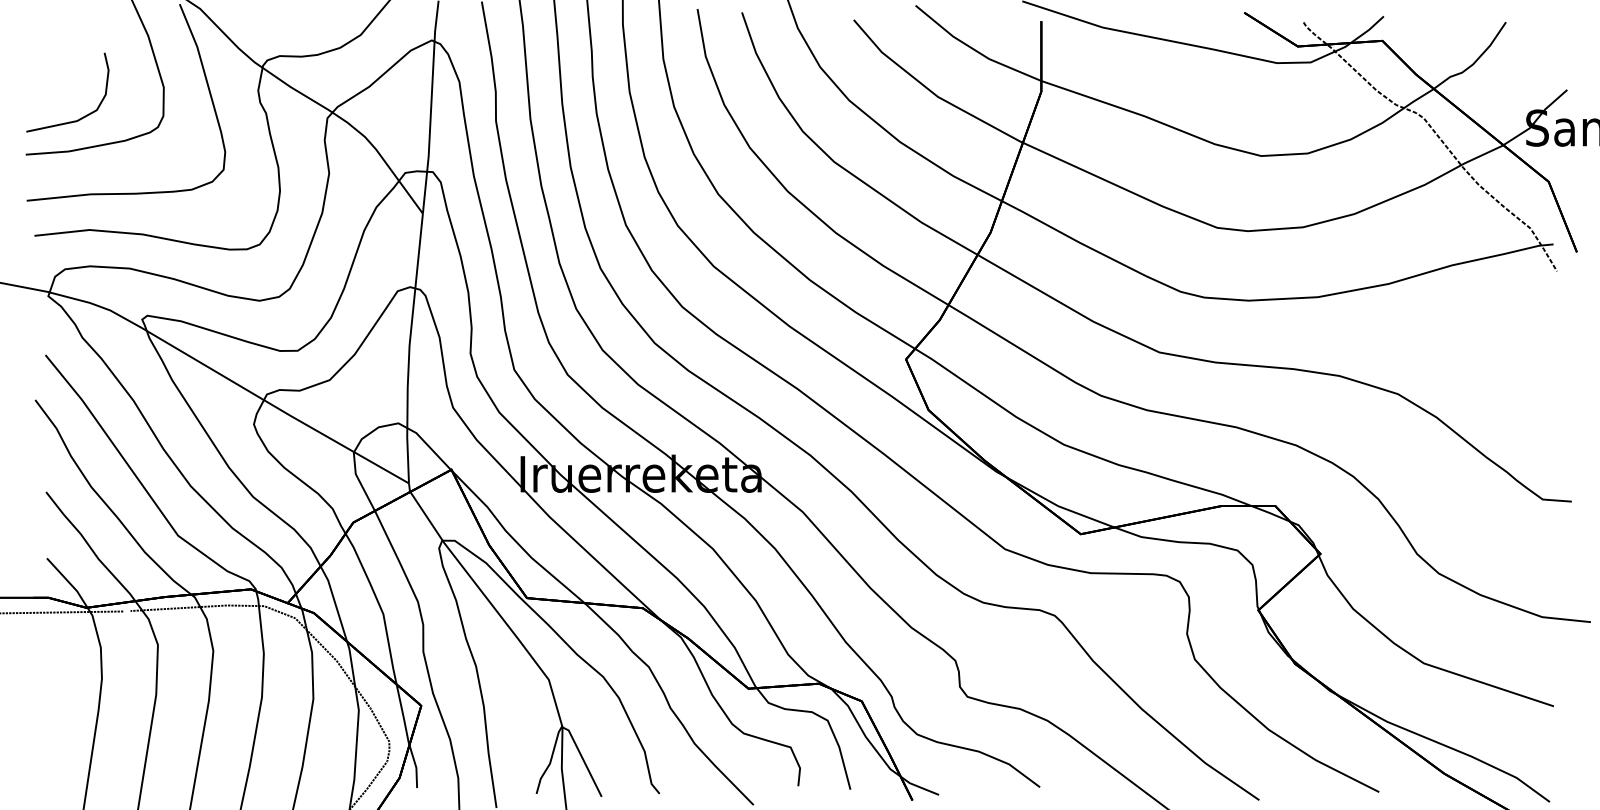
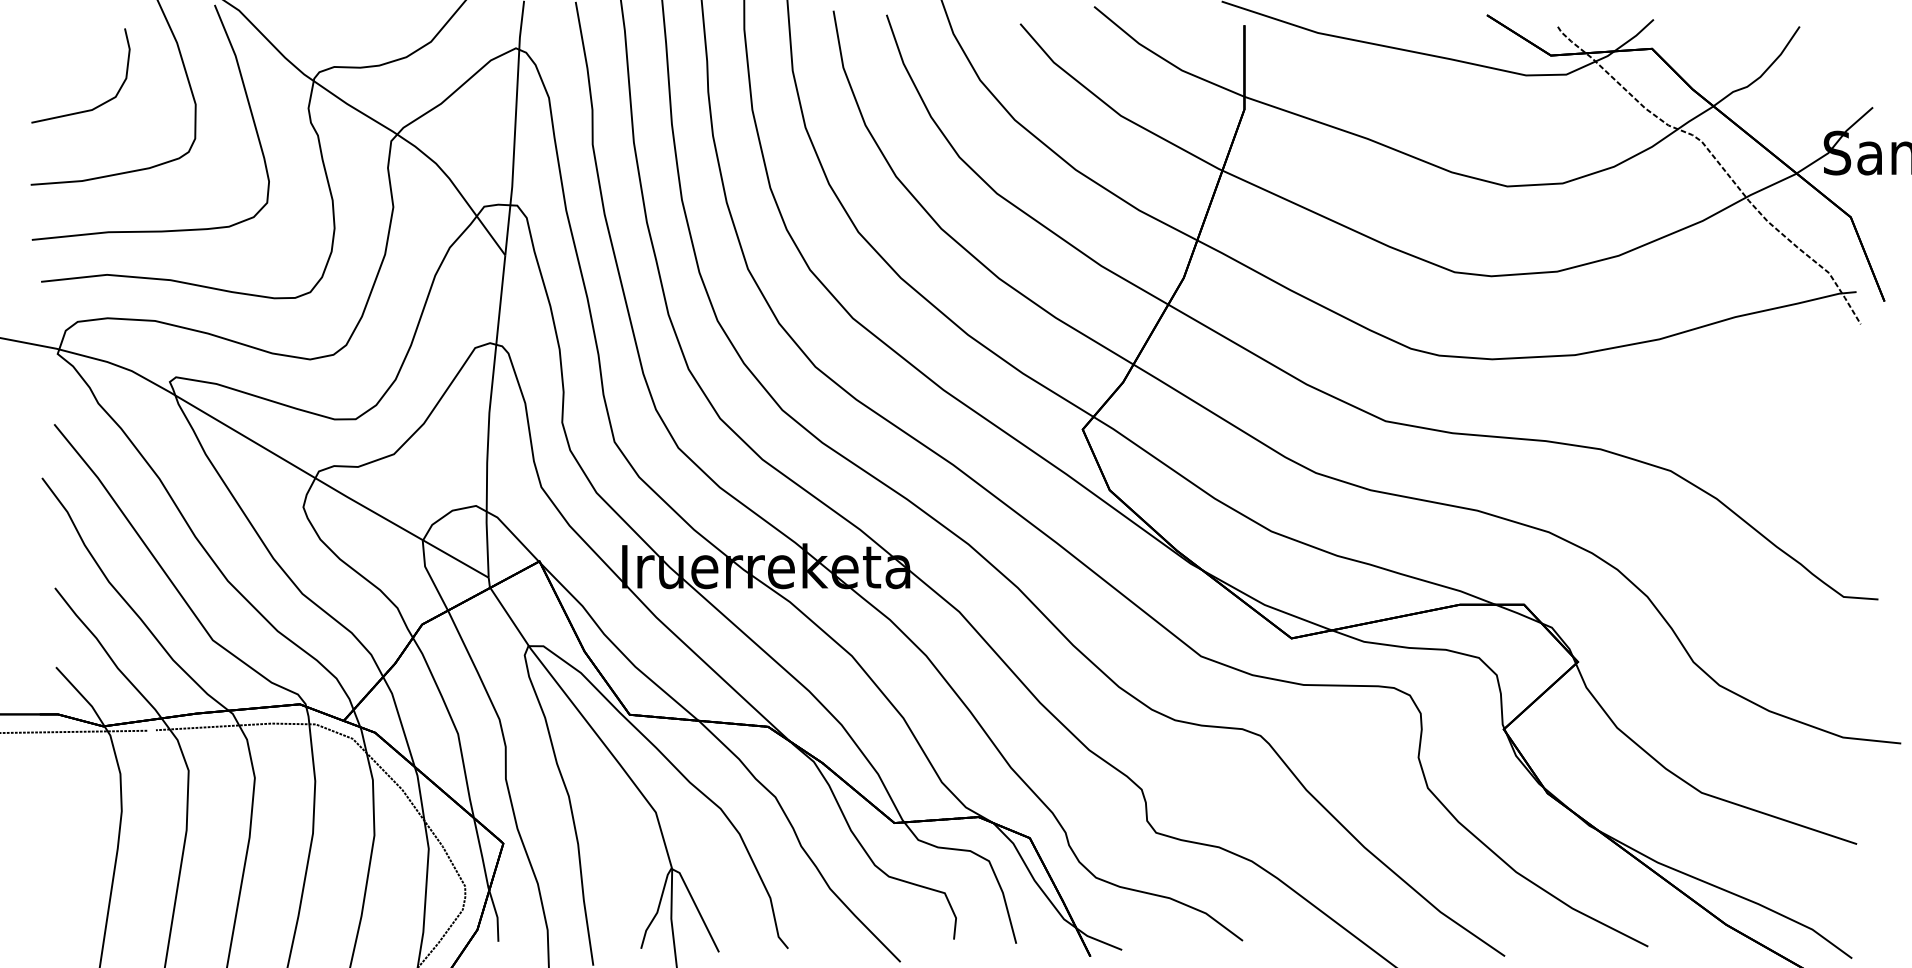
curve: (79, 118) -> (94, 106), moved

